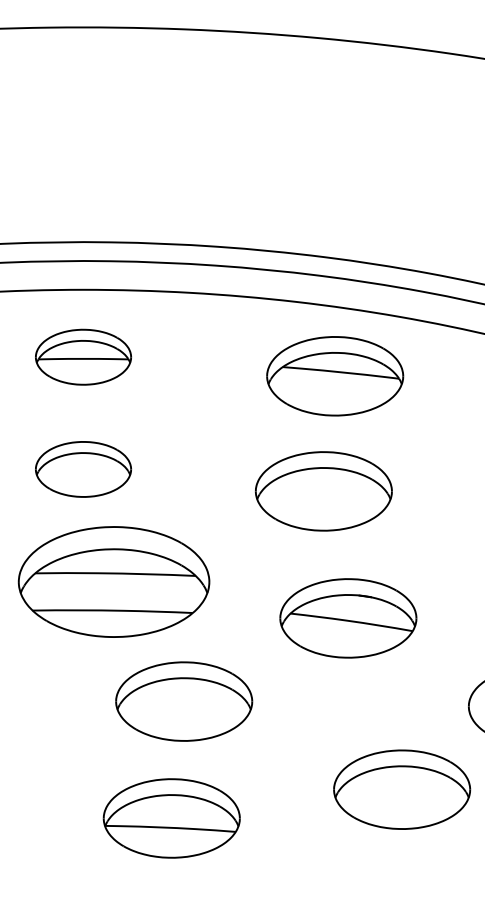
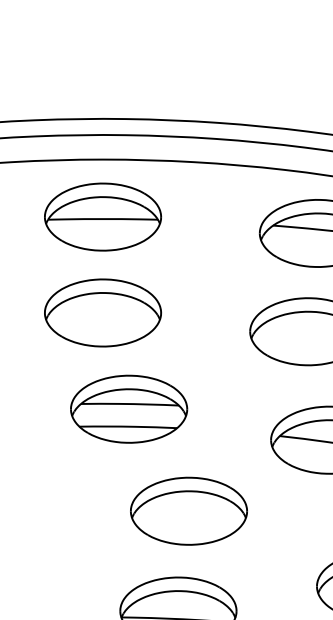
part: (83, 357) -> (103, 217), size x1.43
part: (83, 469) -> (103, 313), size x1.43
part: (113, 582) -> (128, 409), size x0.71

